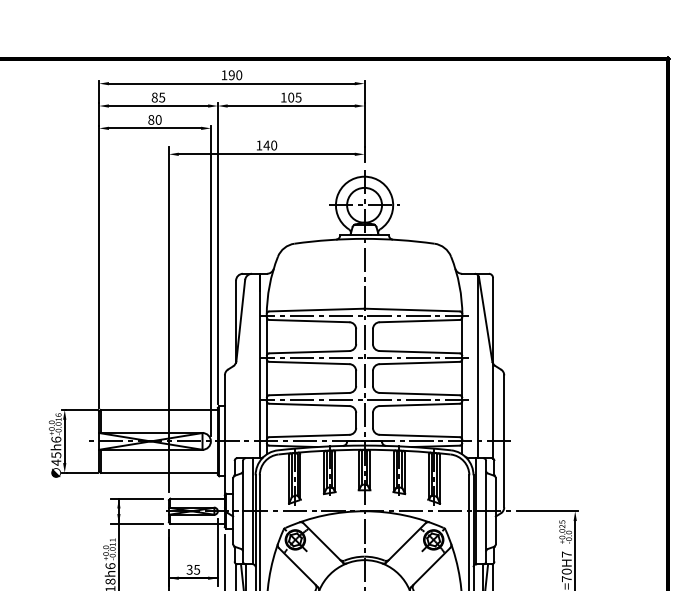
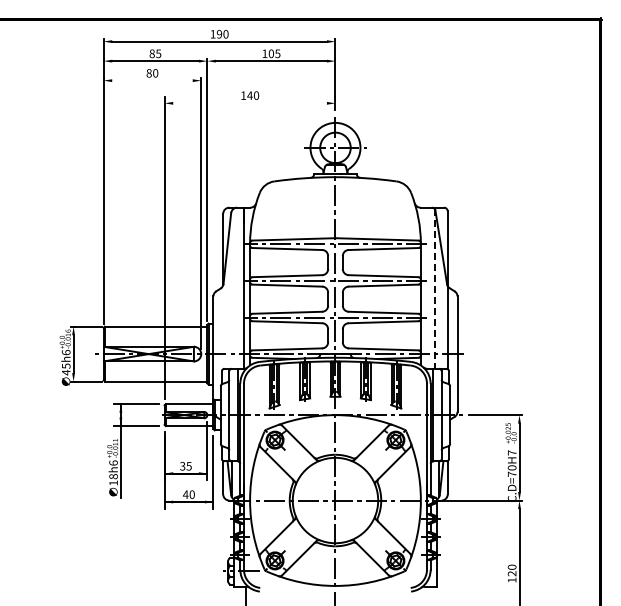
line: (155, 128) -> (152, 80), removed
line: (266, 154) -> (249, 103), removed
line: (479, 367) -> (435, 289), solid -> dashed

